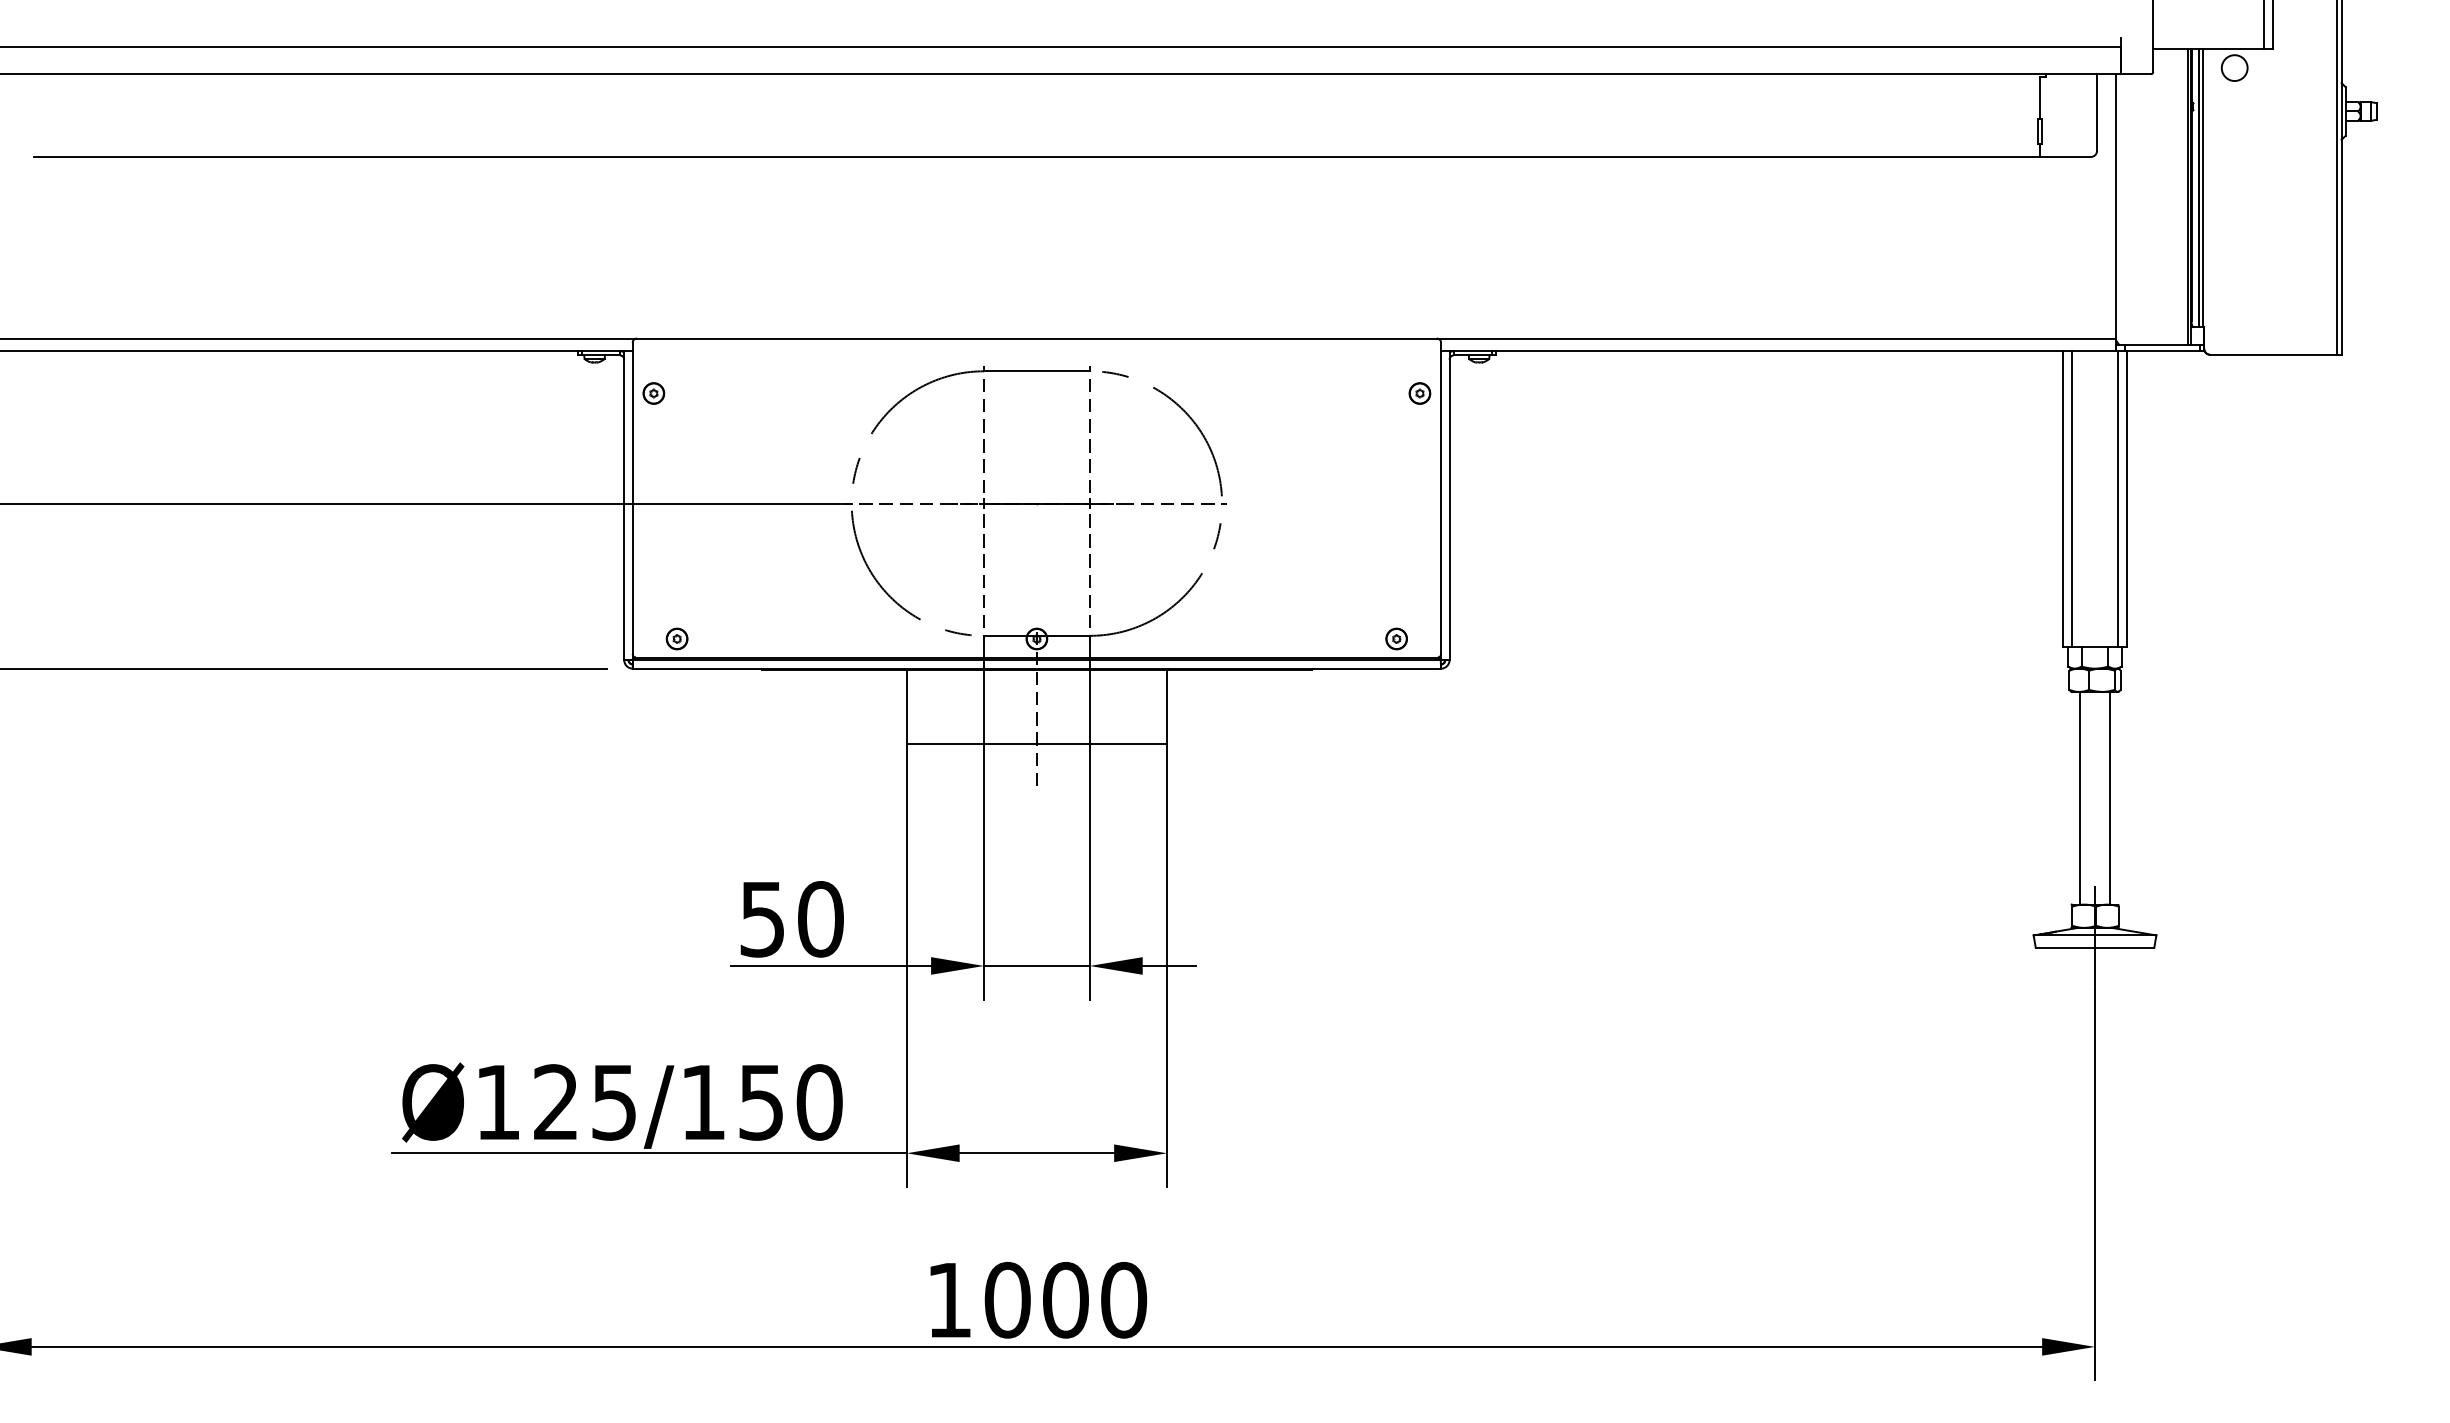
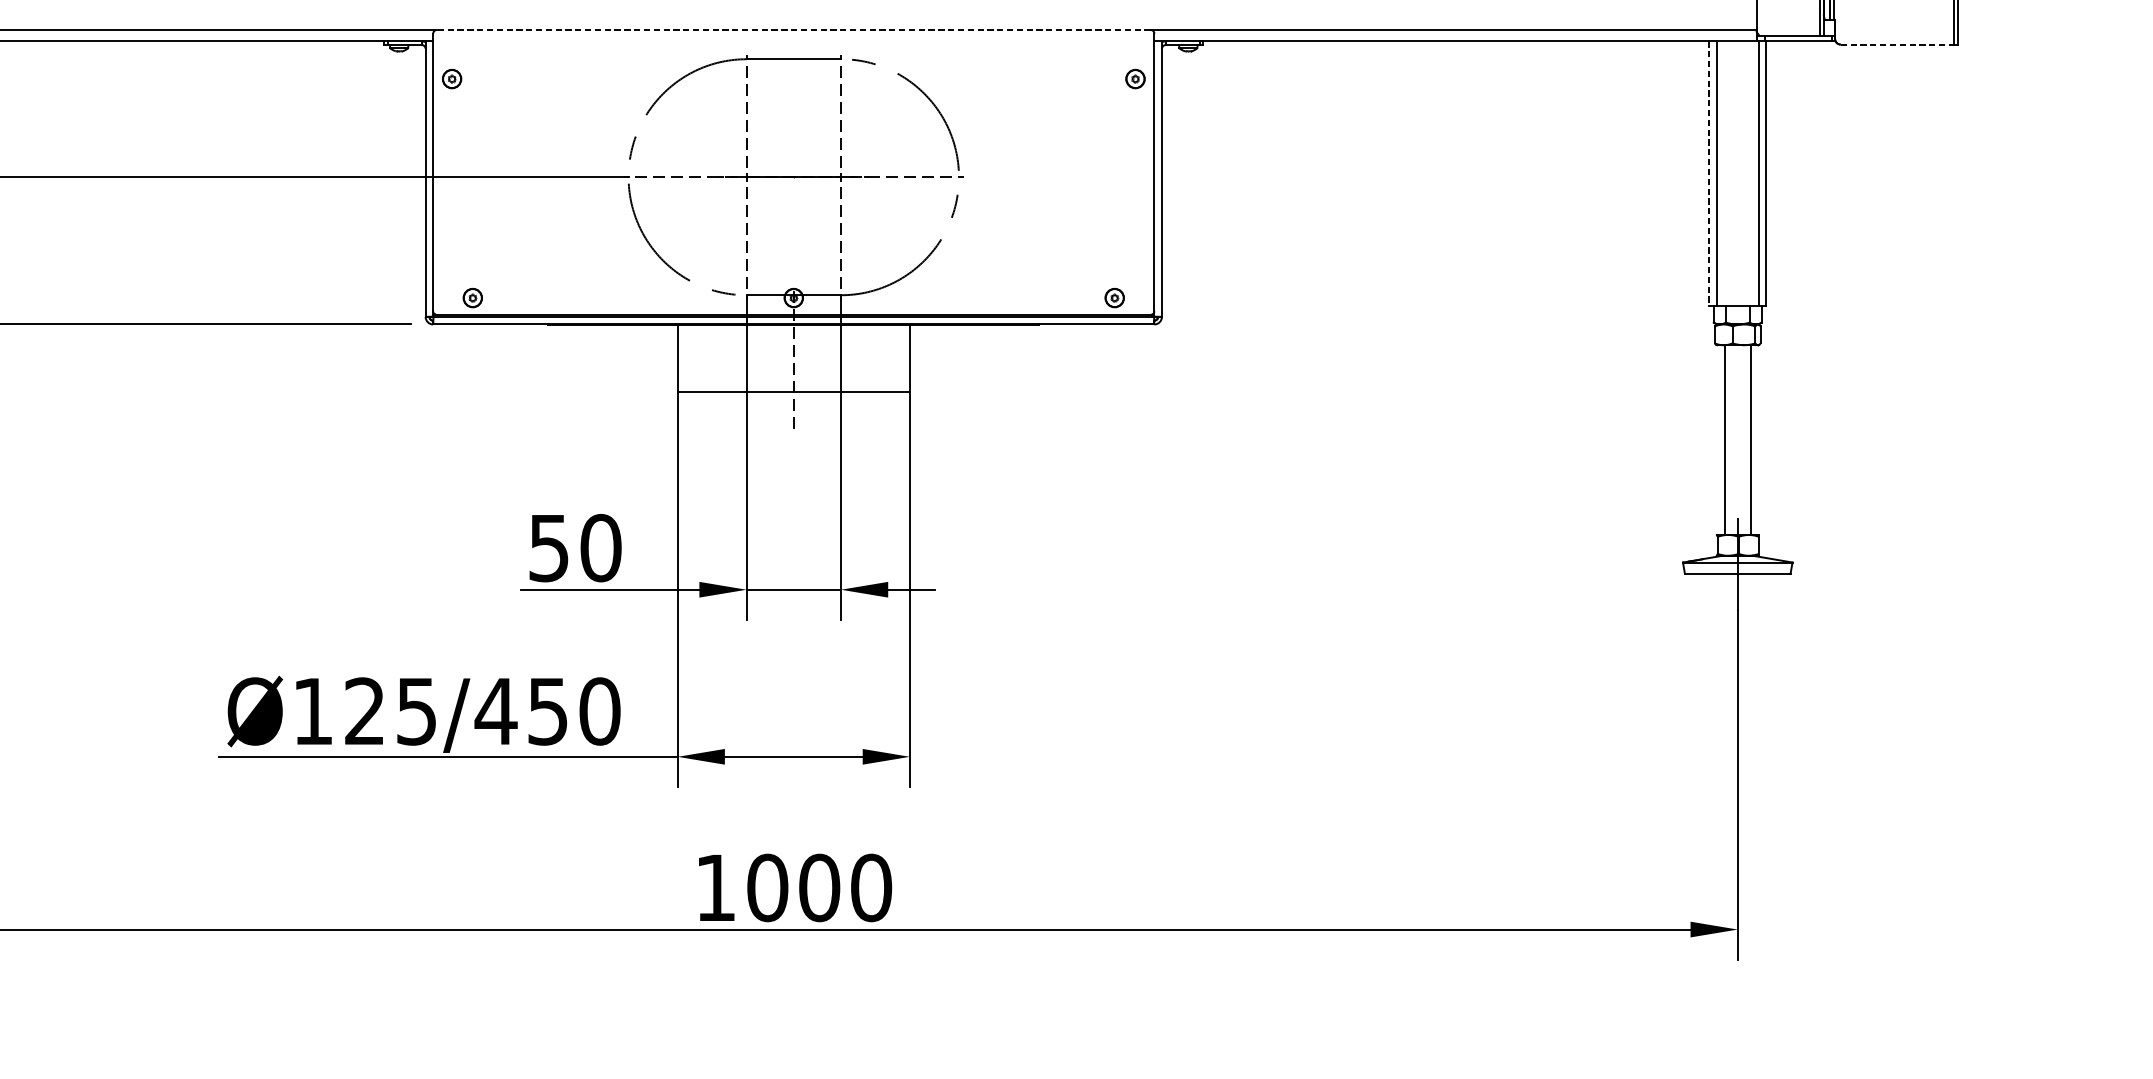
line: (1036, 338) -> (793, 29), solid -> dashed
line: (2274, 354) -> (1897, 44), solid -> dashed
line: (2063, 499) -> (1709, 173), solid -> dashed
text: (703, 1102) -> (496, 711), Ø125/150 -> Ø125/450

